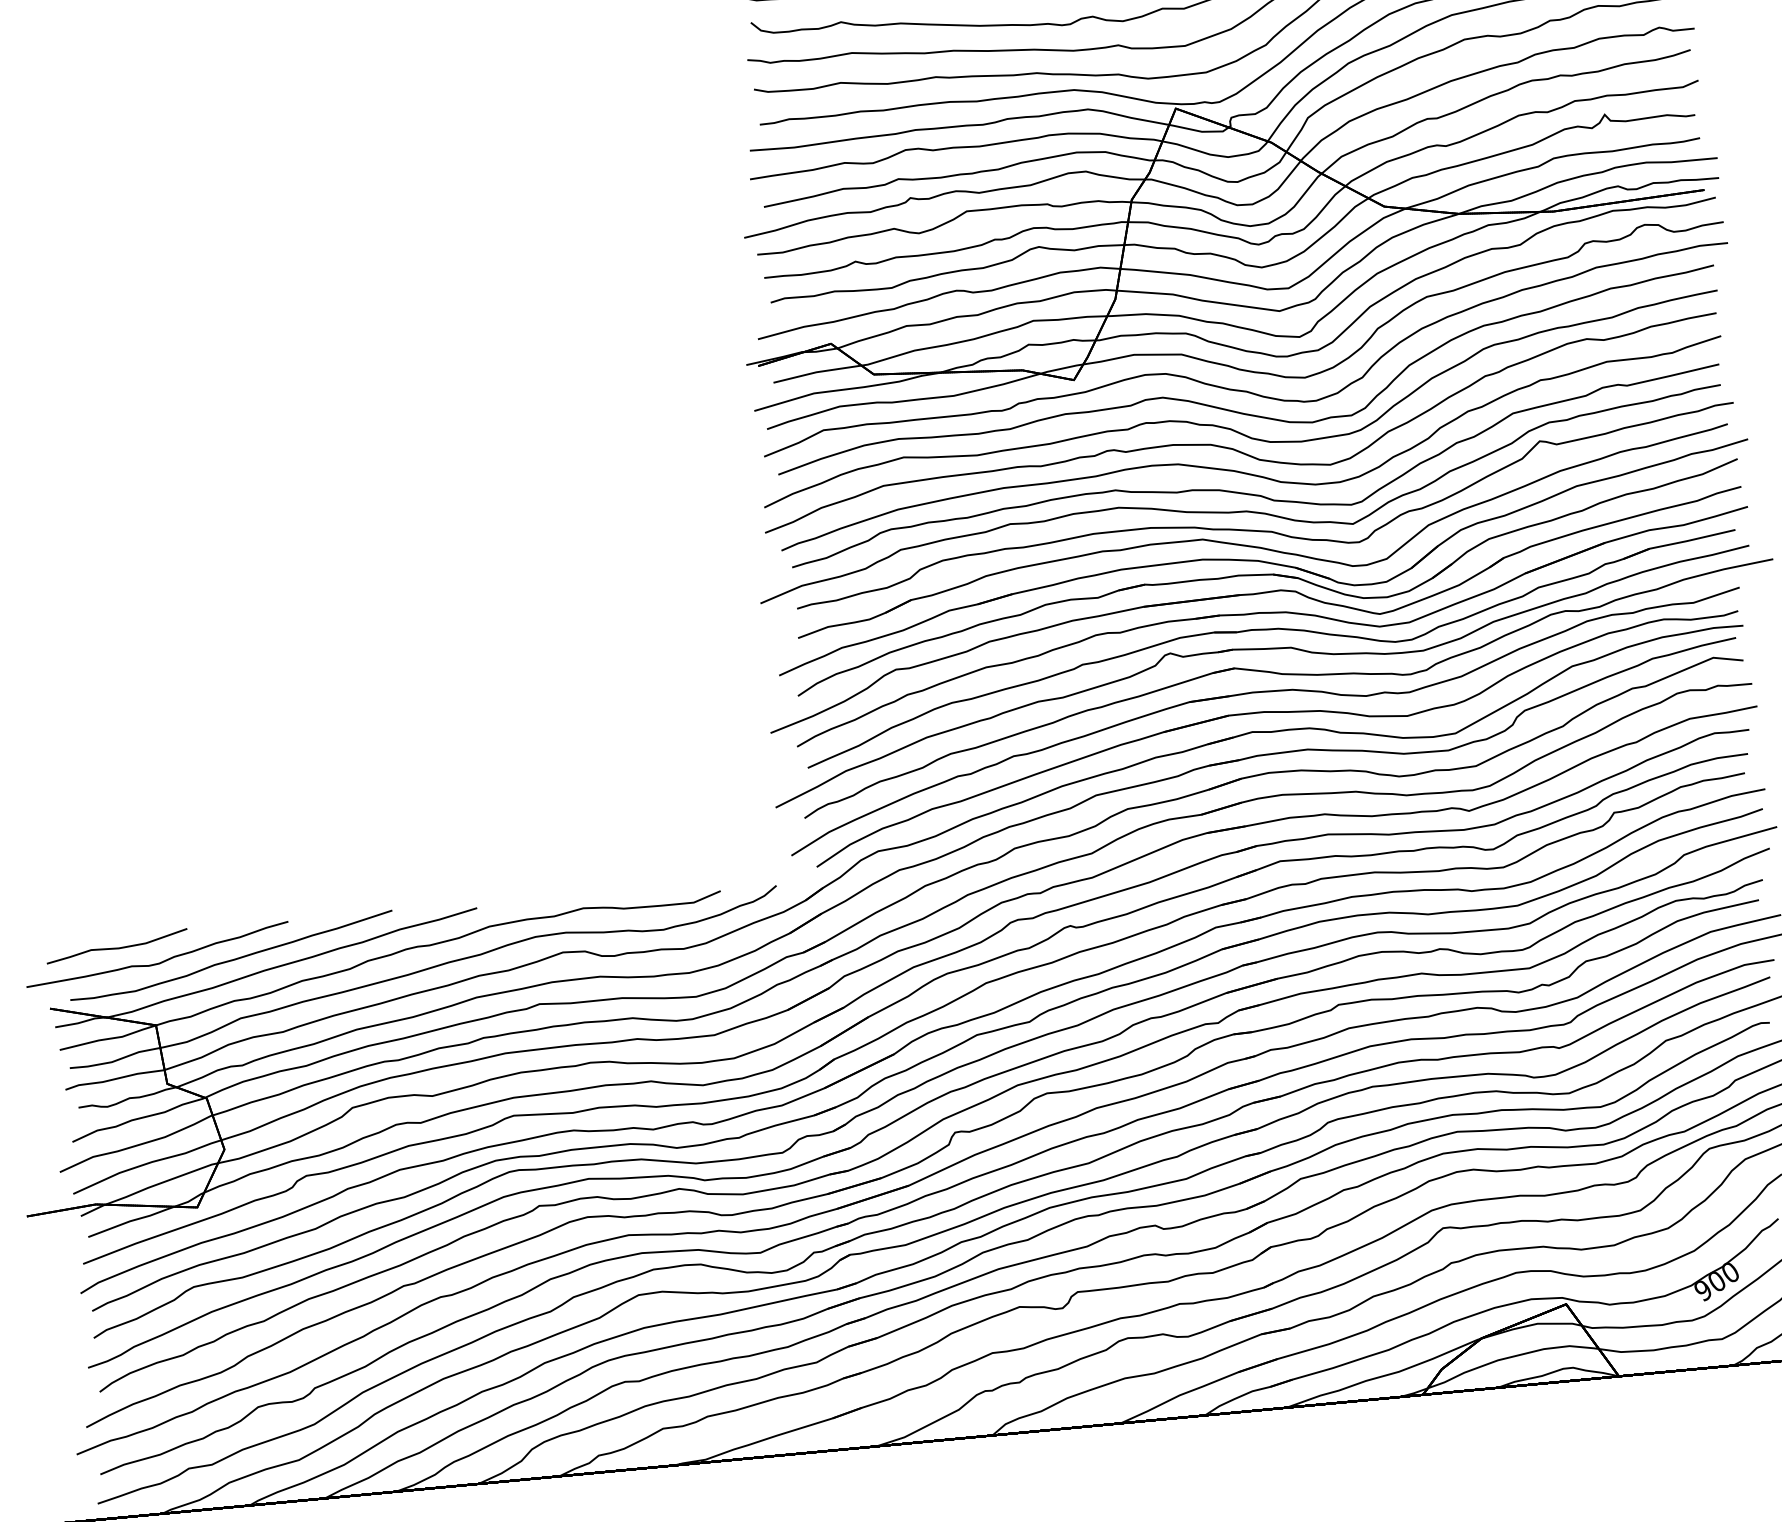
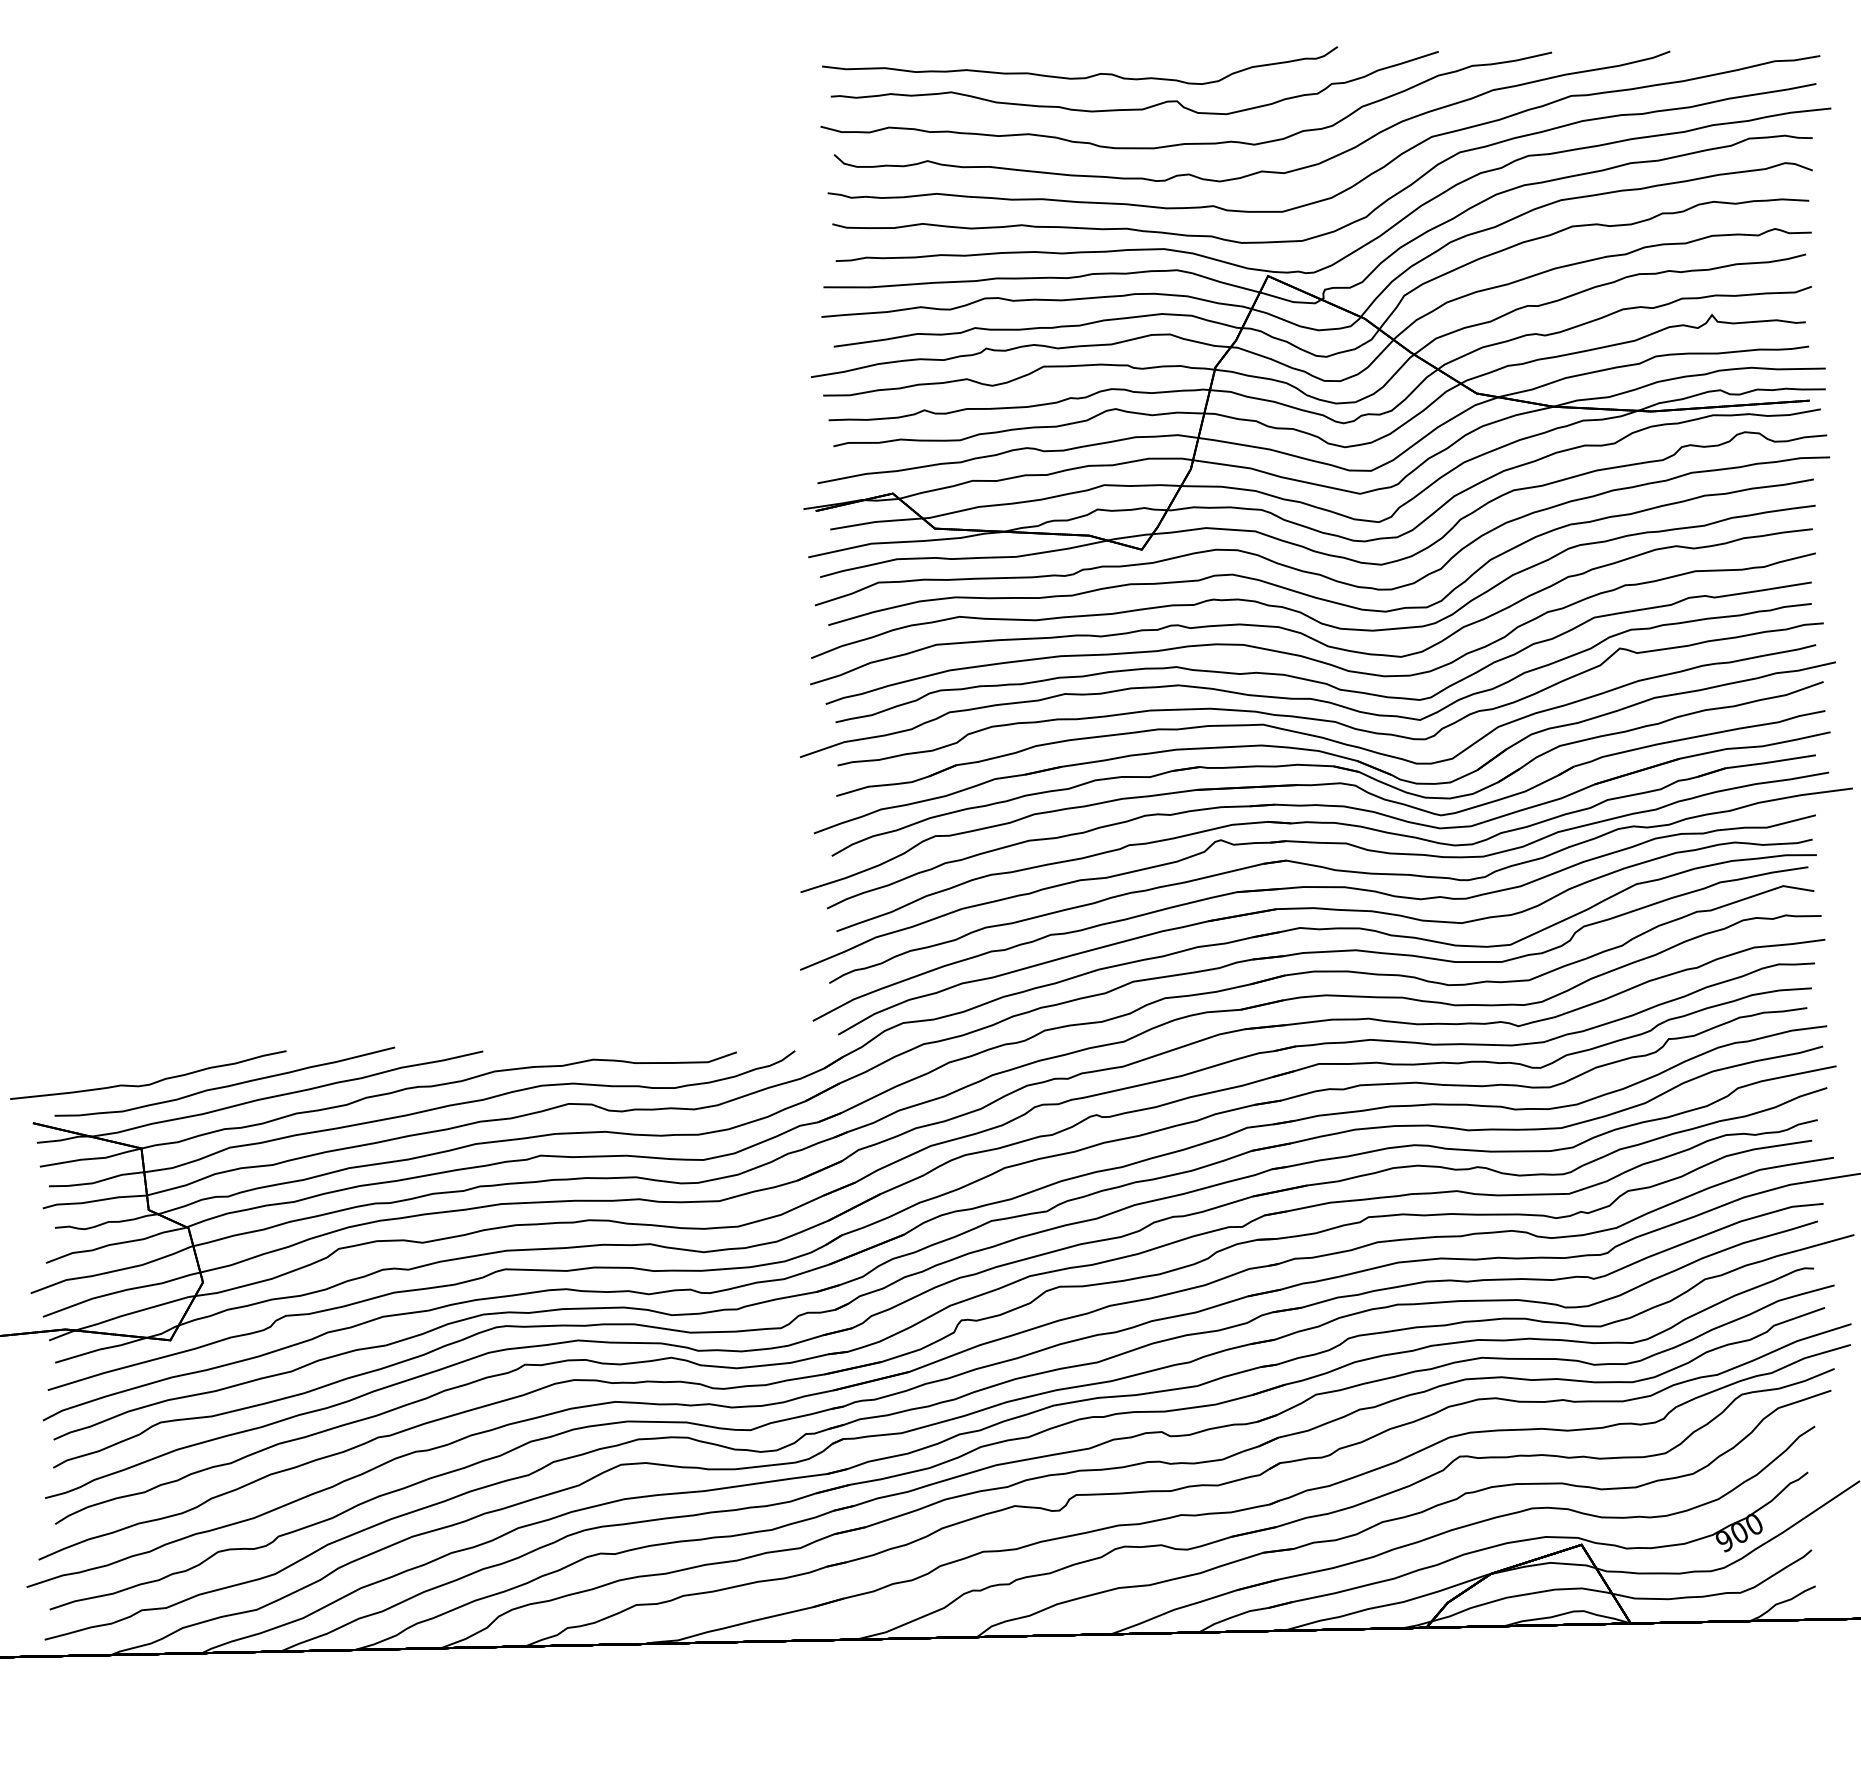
curve: (117, 948) -> (107, 1065), removed

